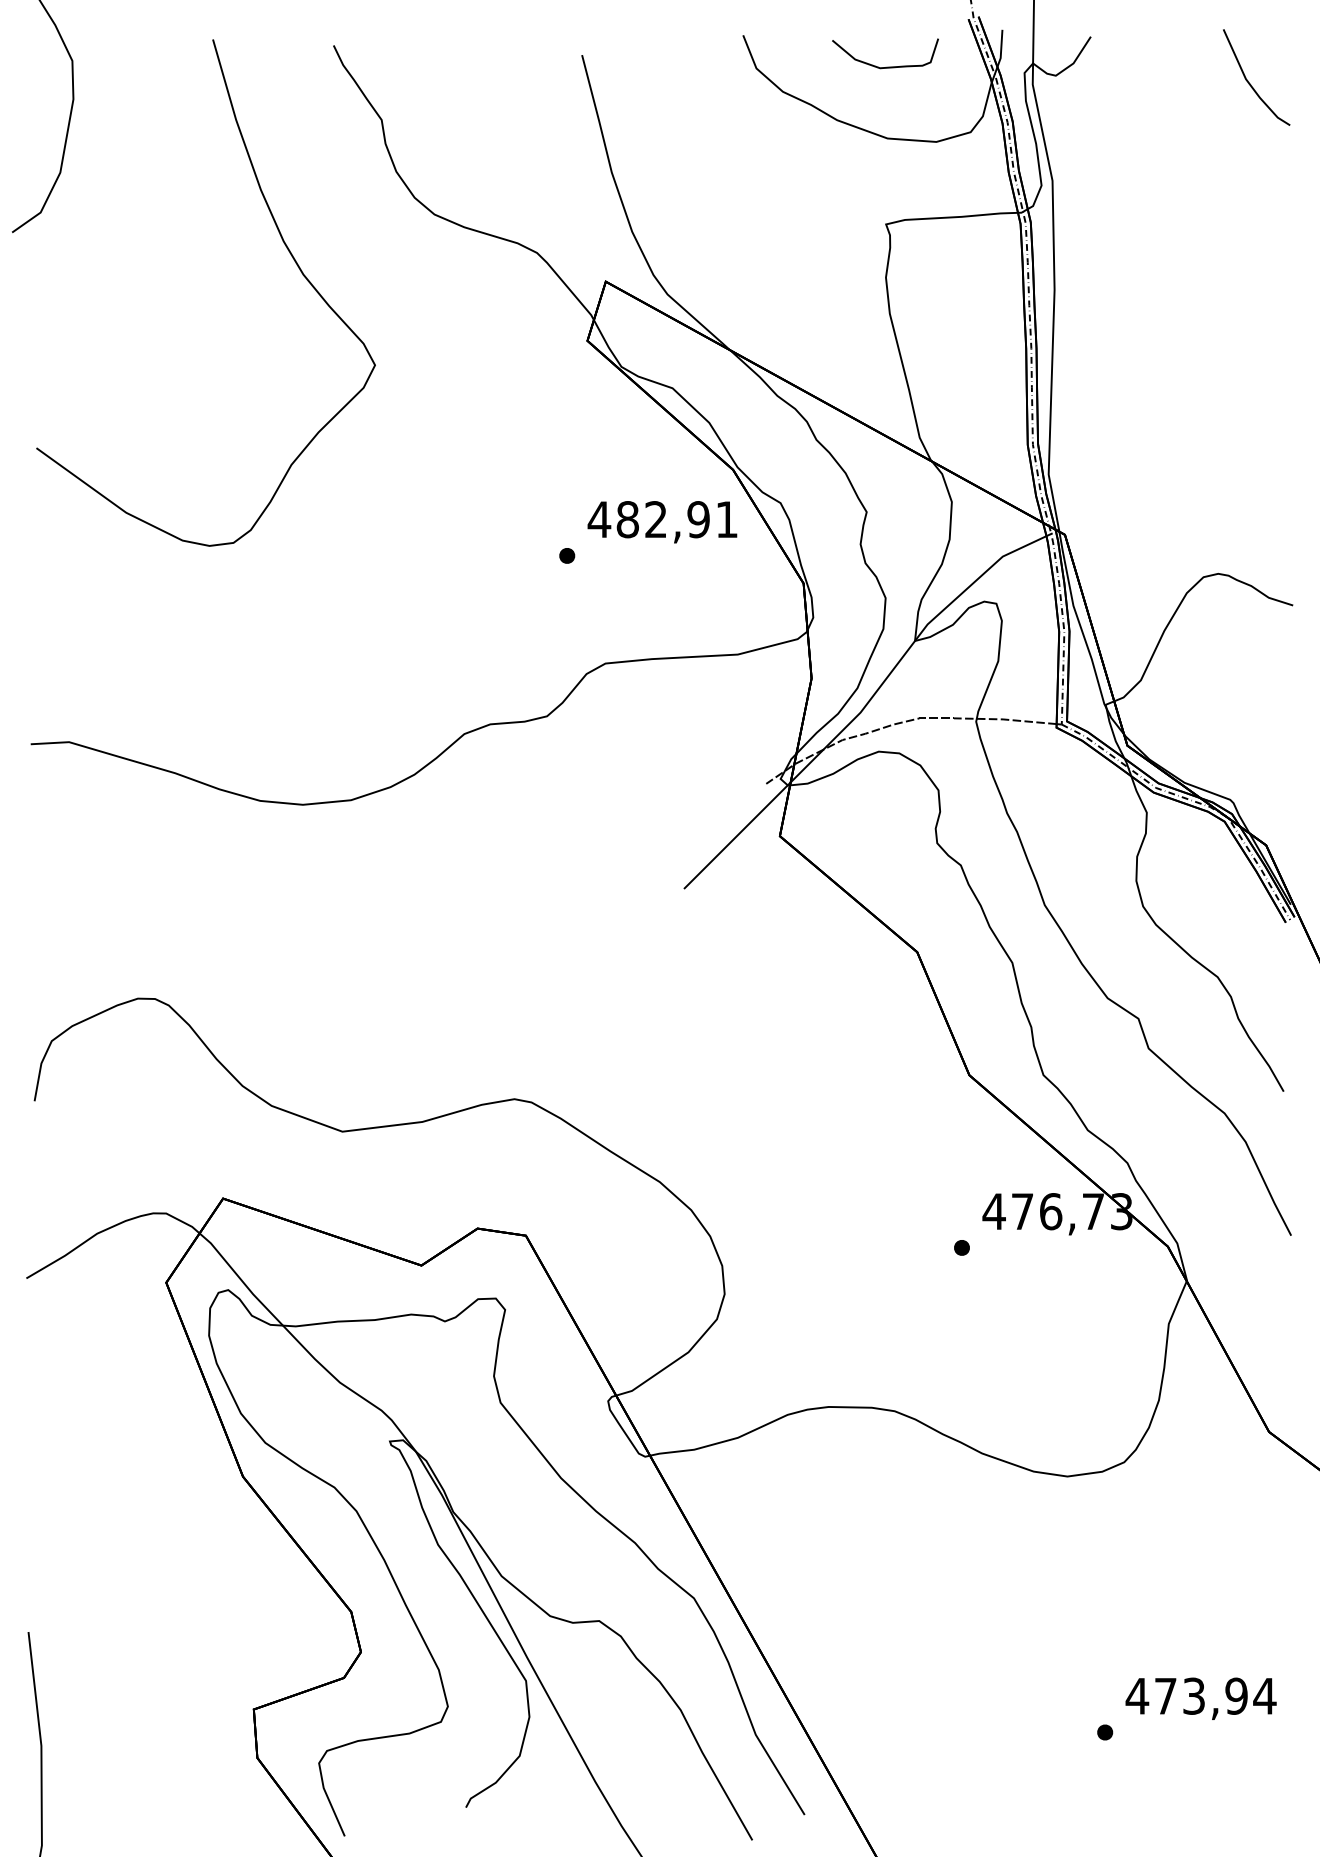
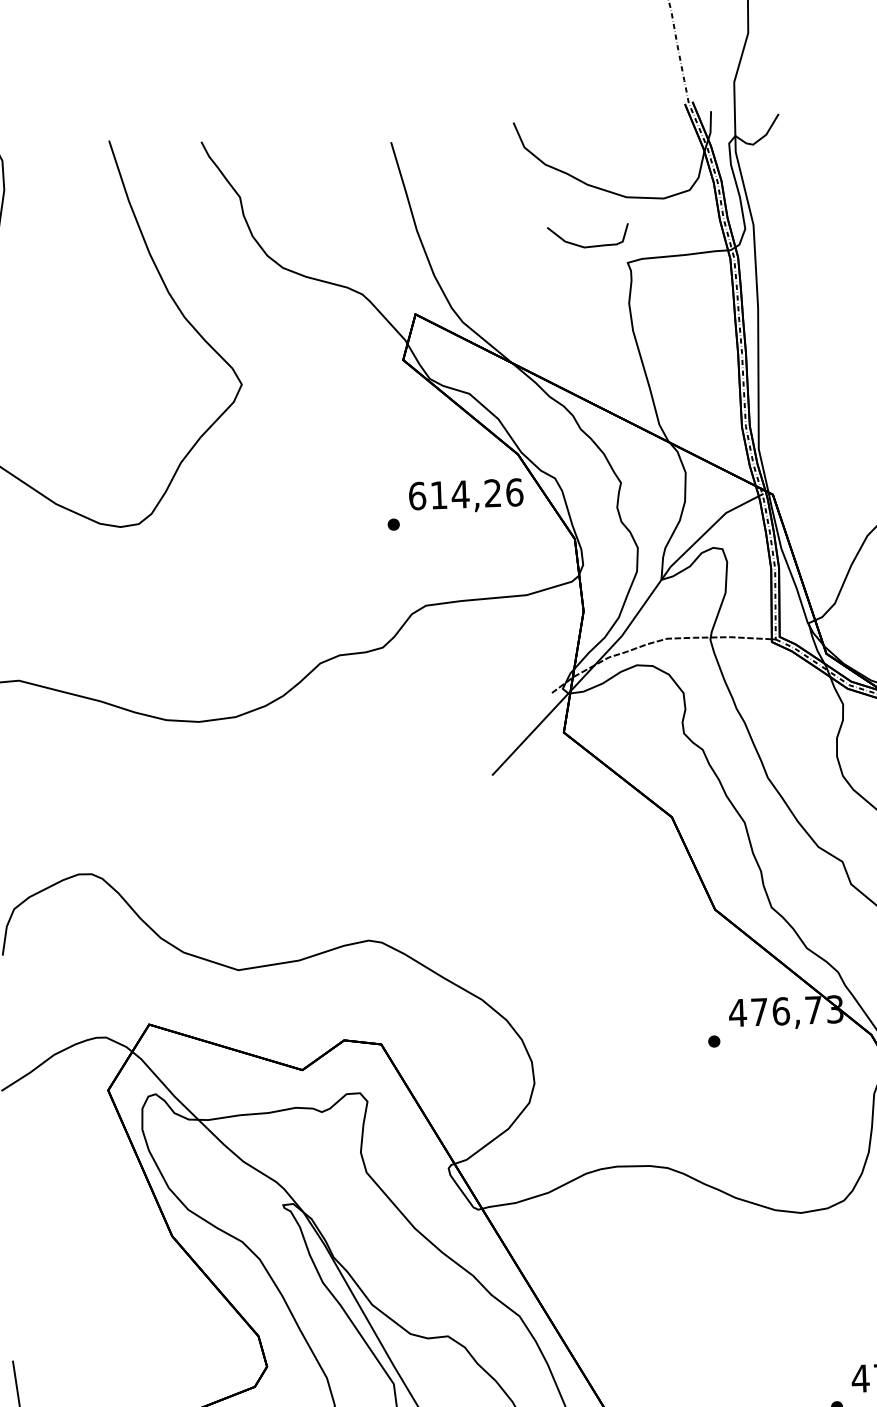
curve: (886, 66) -> (589, 246), moved
text: (662, 519) -> (465, 494), 482,91 -> 614,26

